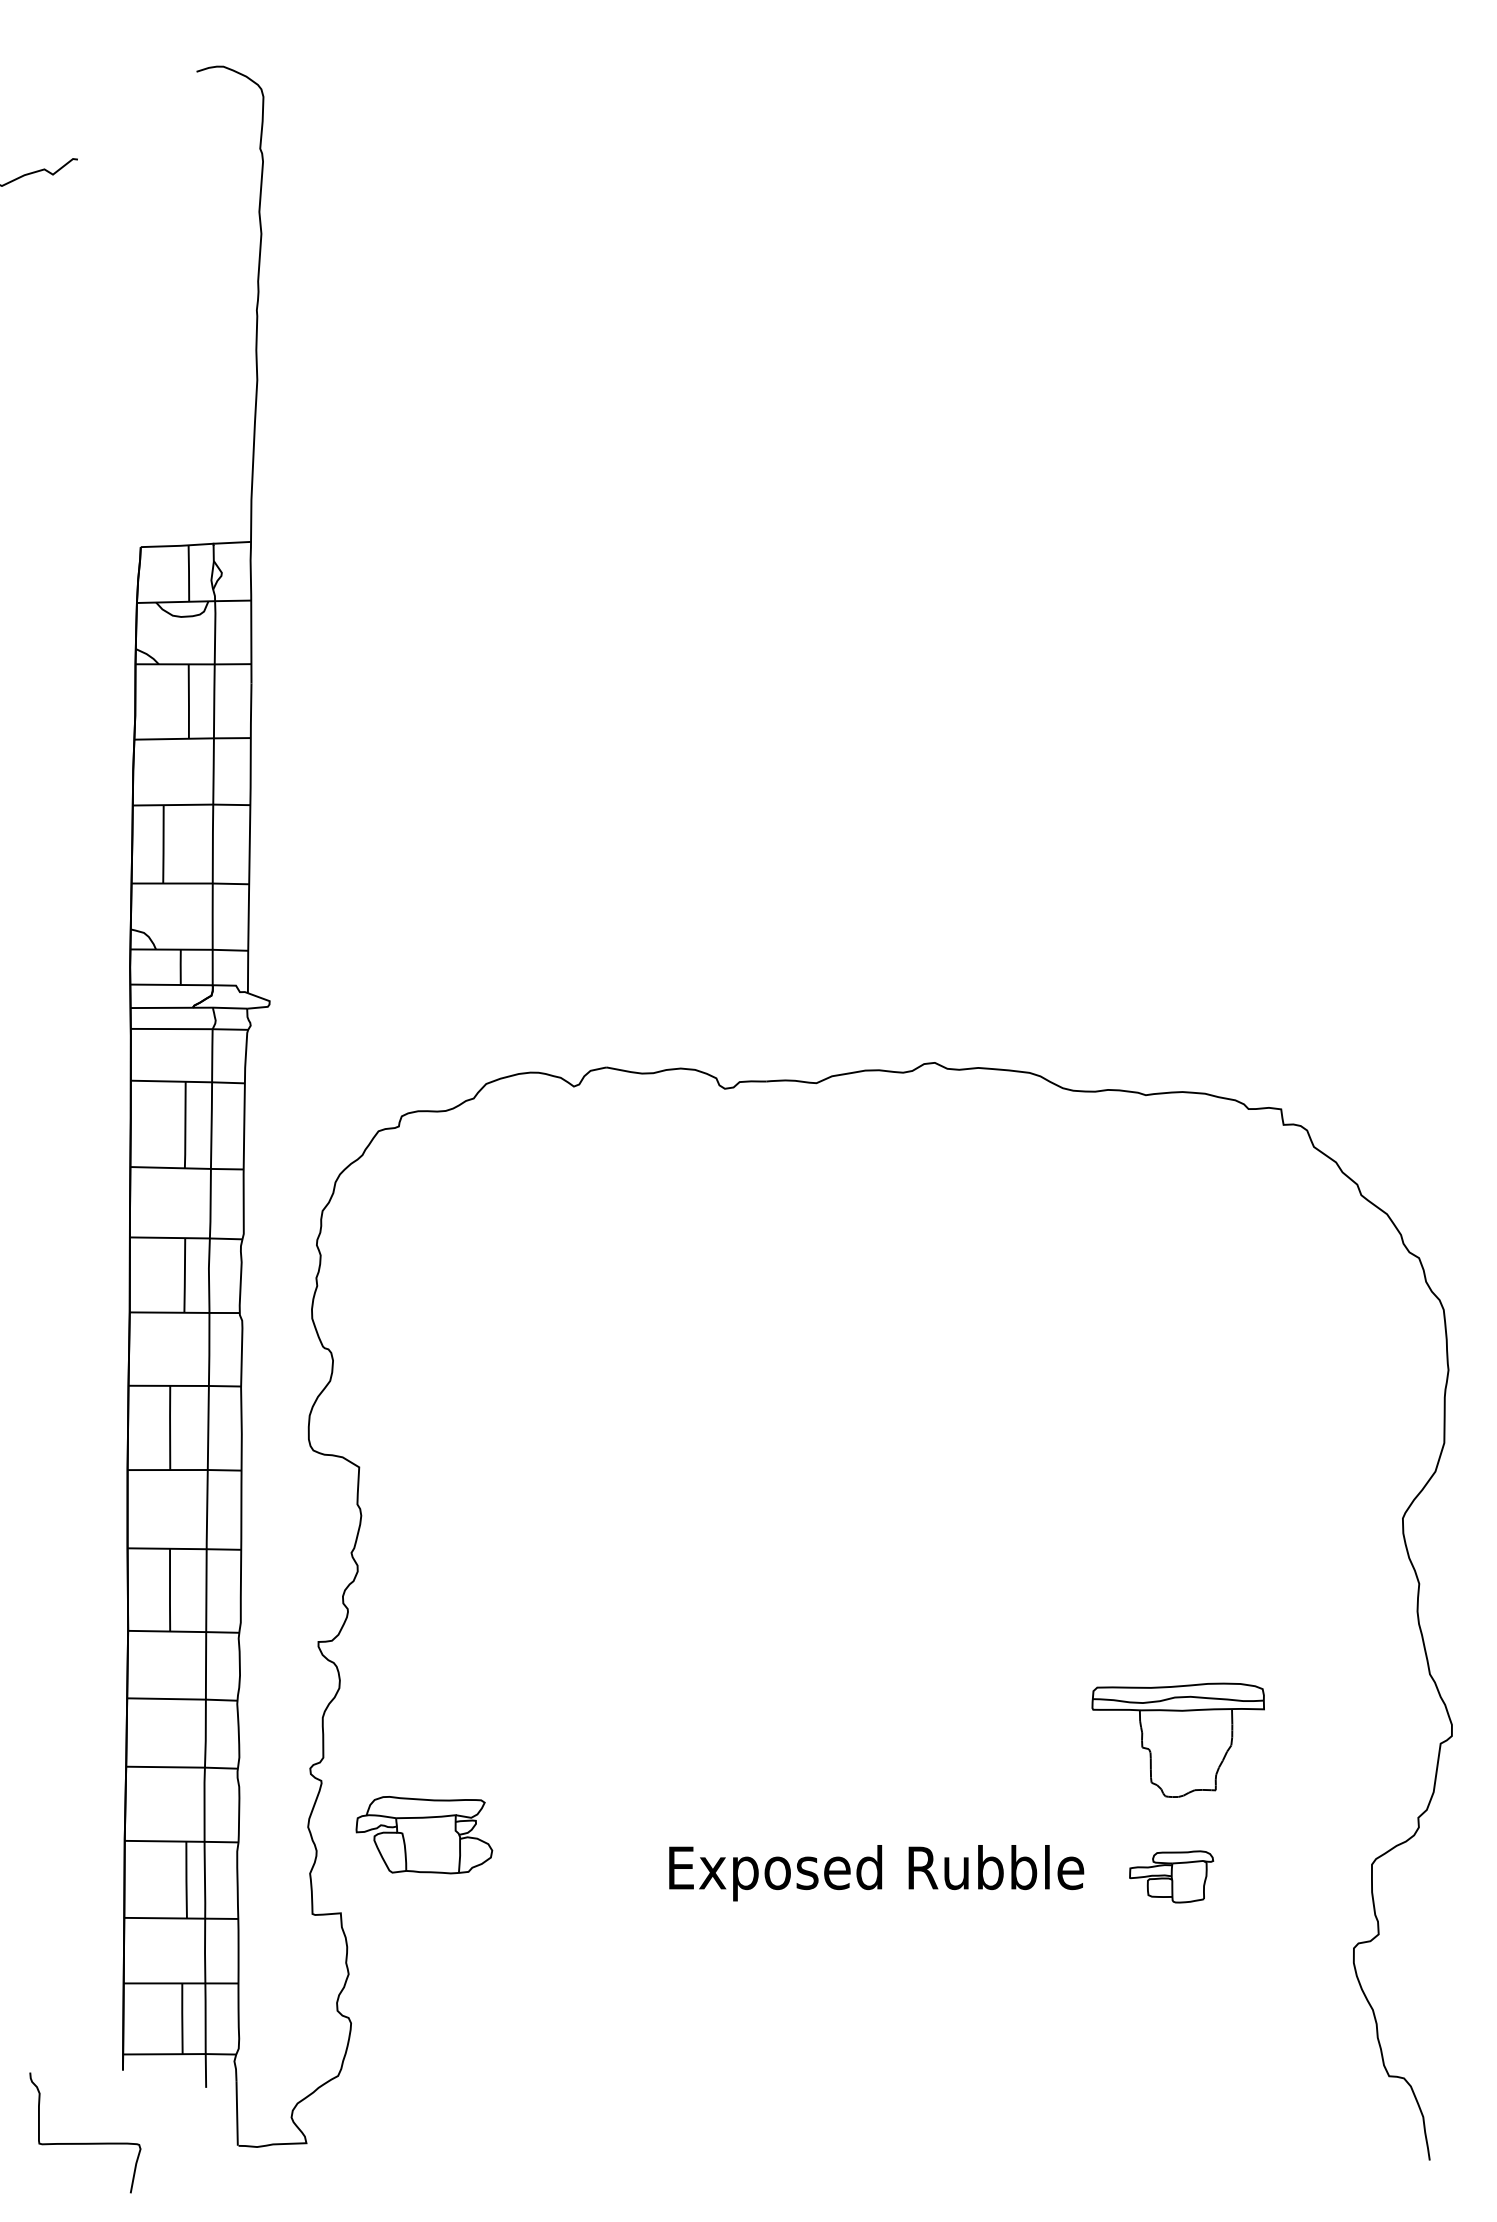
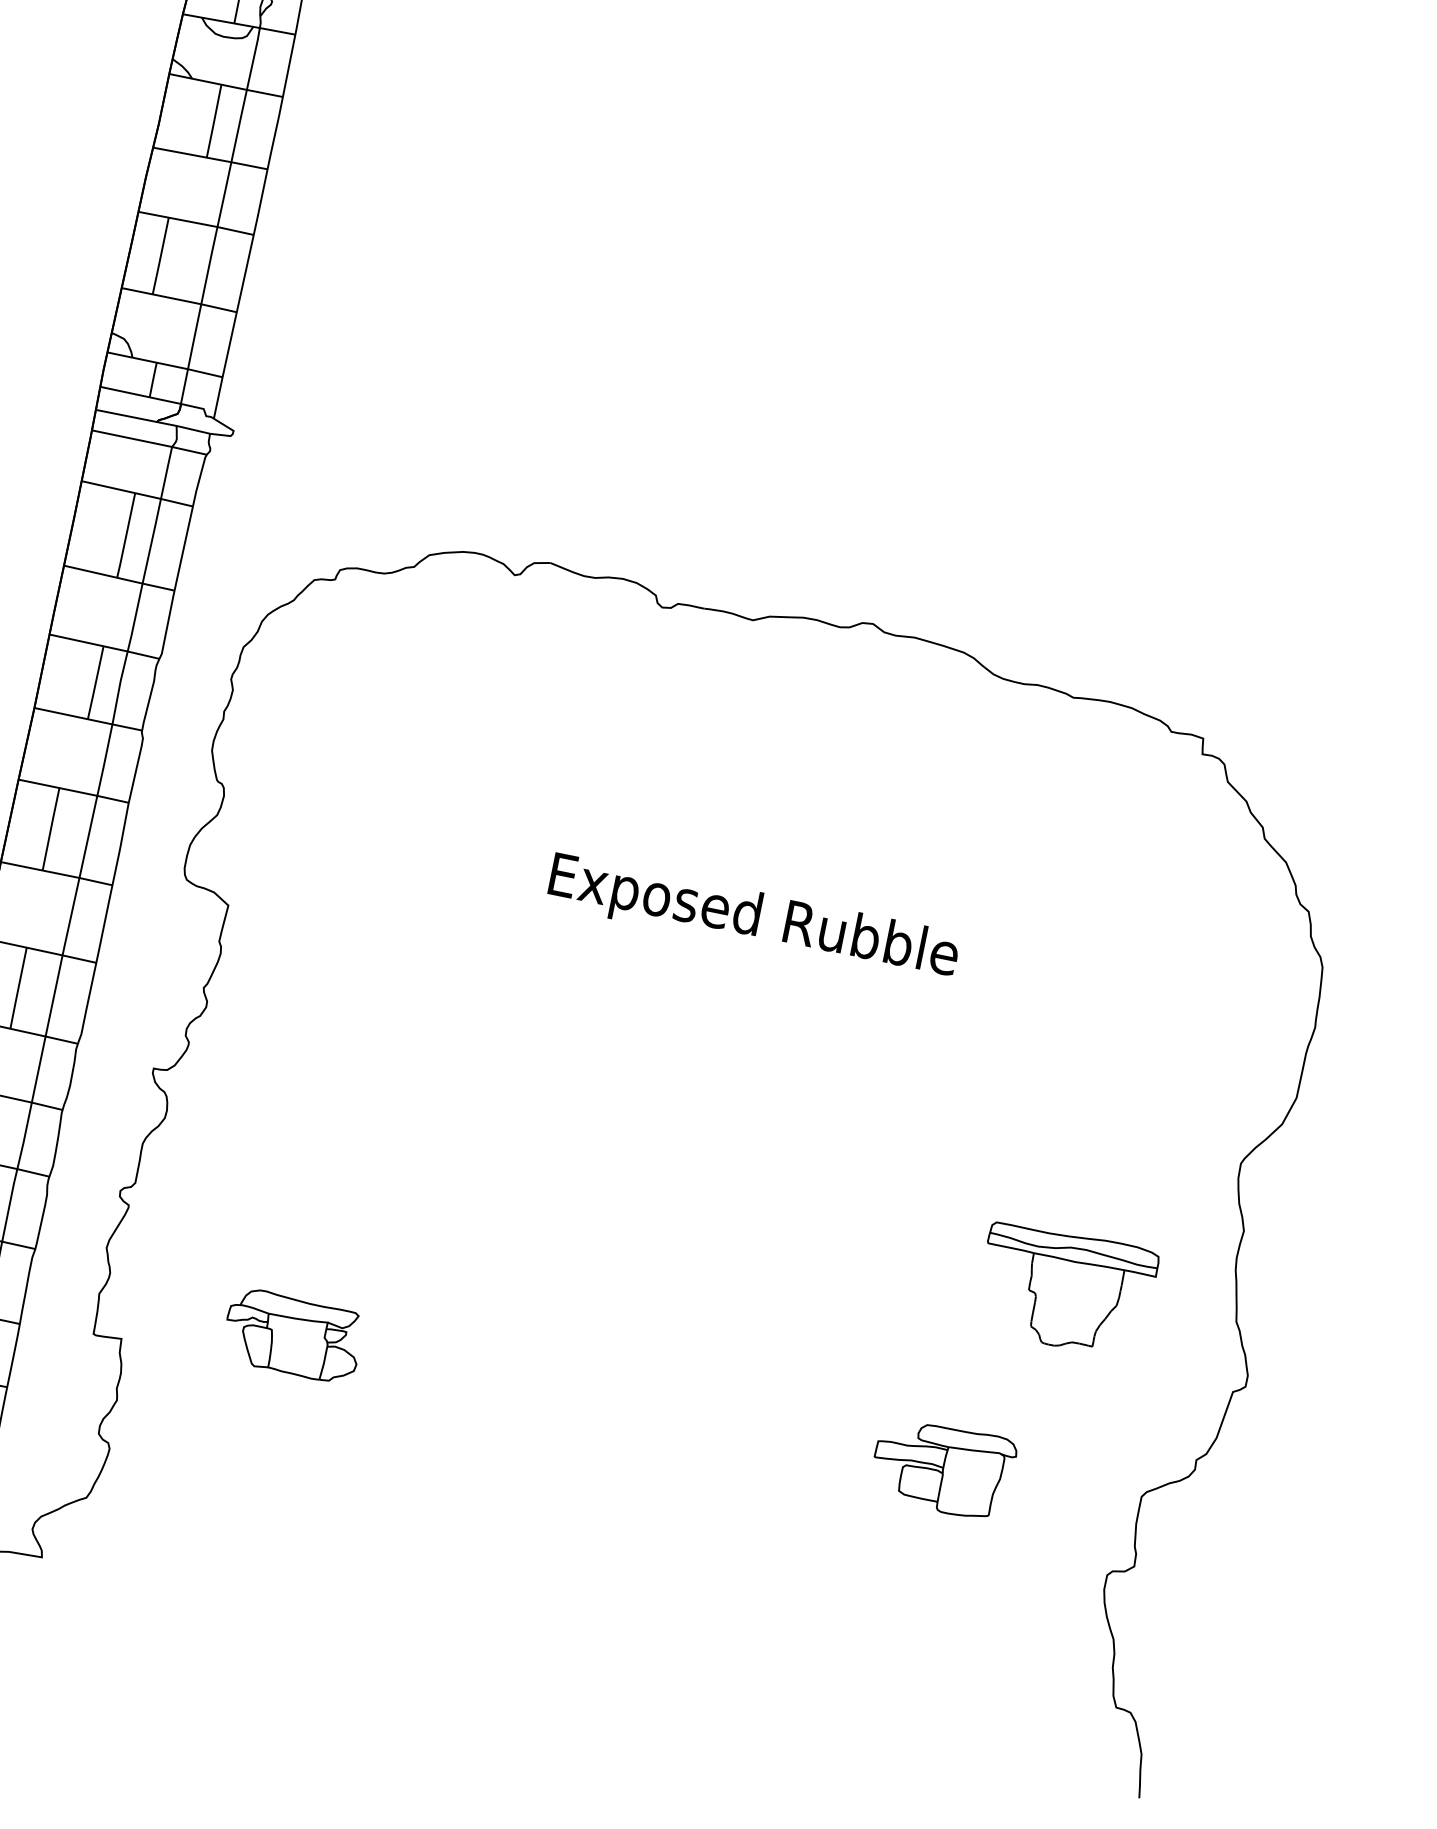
part: (1177, 1739) -> (1064, 1289), moved
part: (424, 1835) -> (293, 1336), moved
text: (876, 1873) -> (753, 919), moved
part: (1171, 1876) -> (942, 1468), size x1.67

